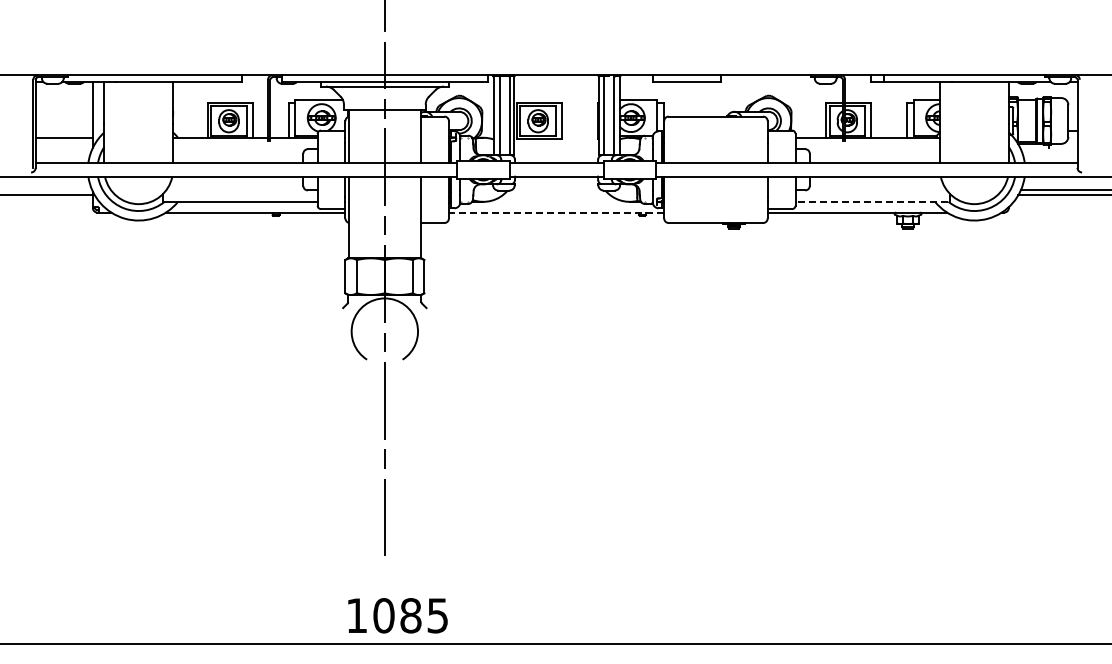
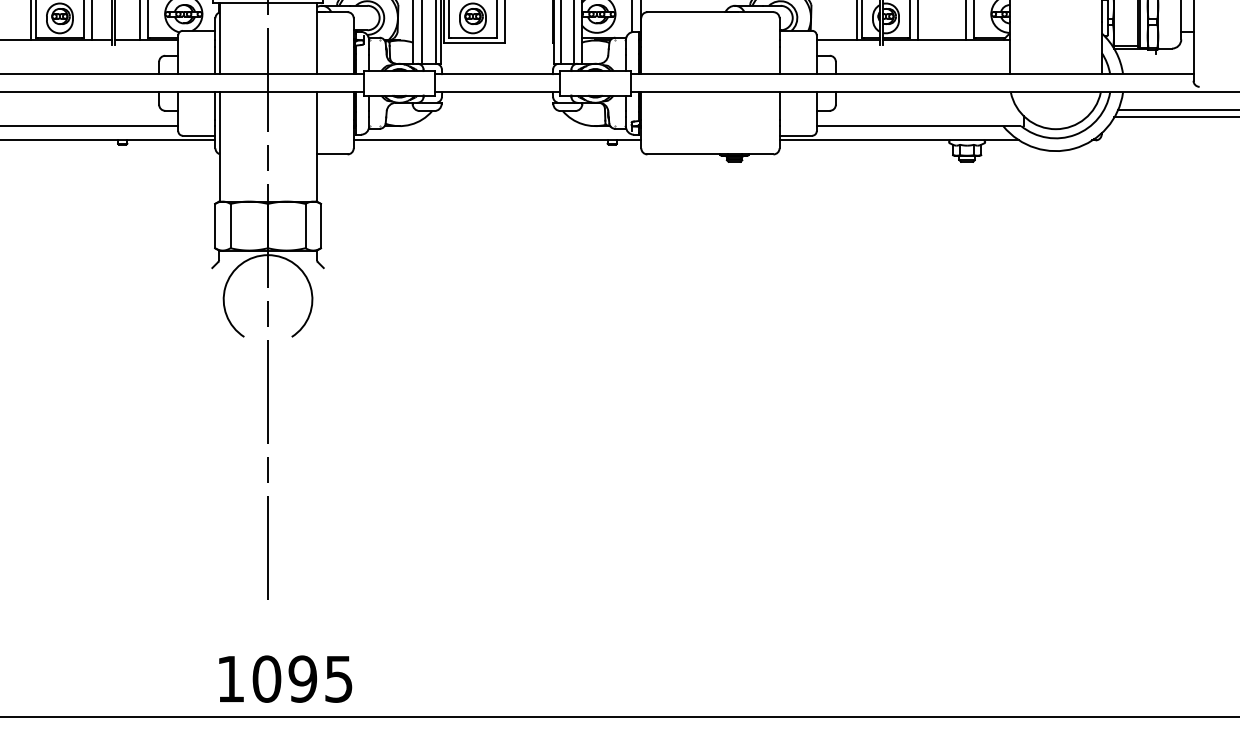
line: (871, 201) -> (918, 125), dashed -> solid
line: (556, 212) -> (497, 140), dashed -> solid
text: (410, 615) -> (302, 678), 1085 -> 1095

